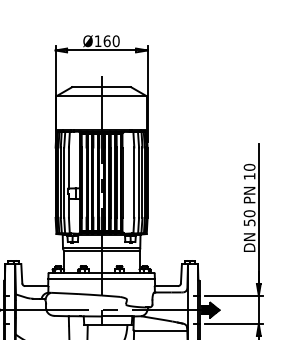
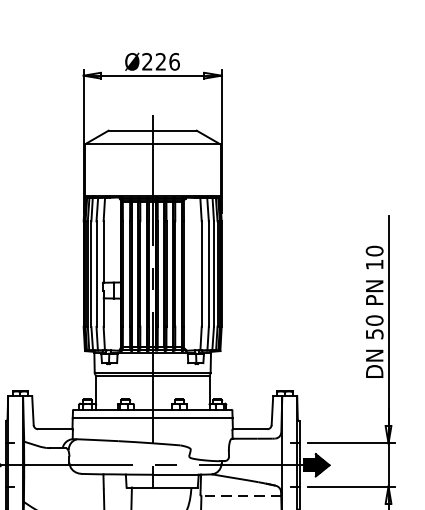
text: (106, 41) -> (159, 62), Ø160 -> Ø226
line: (160, 330) -> (241, 495), solid -> dashed

